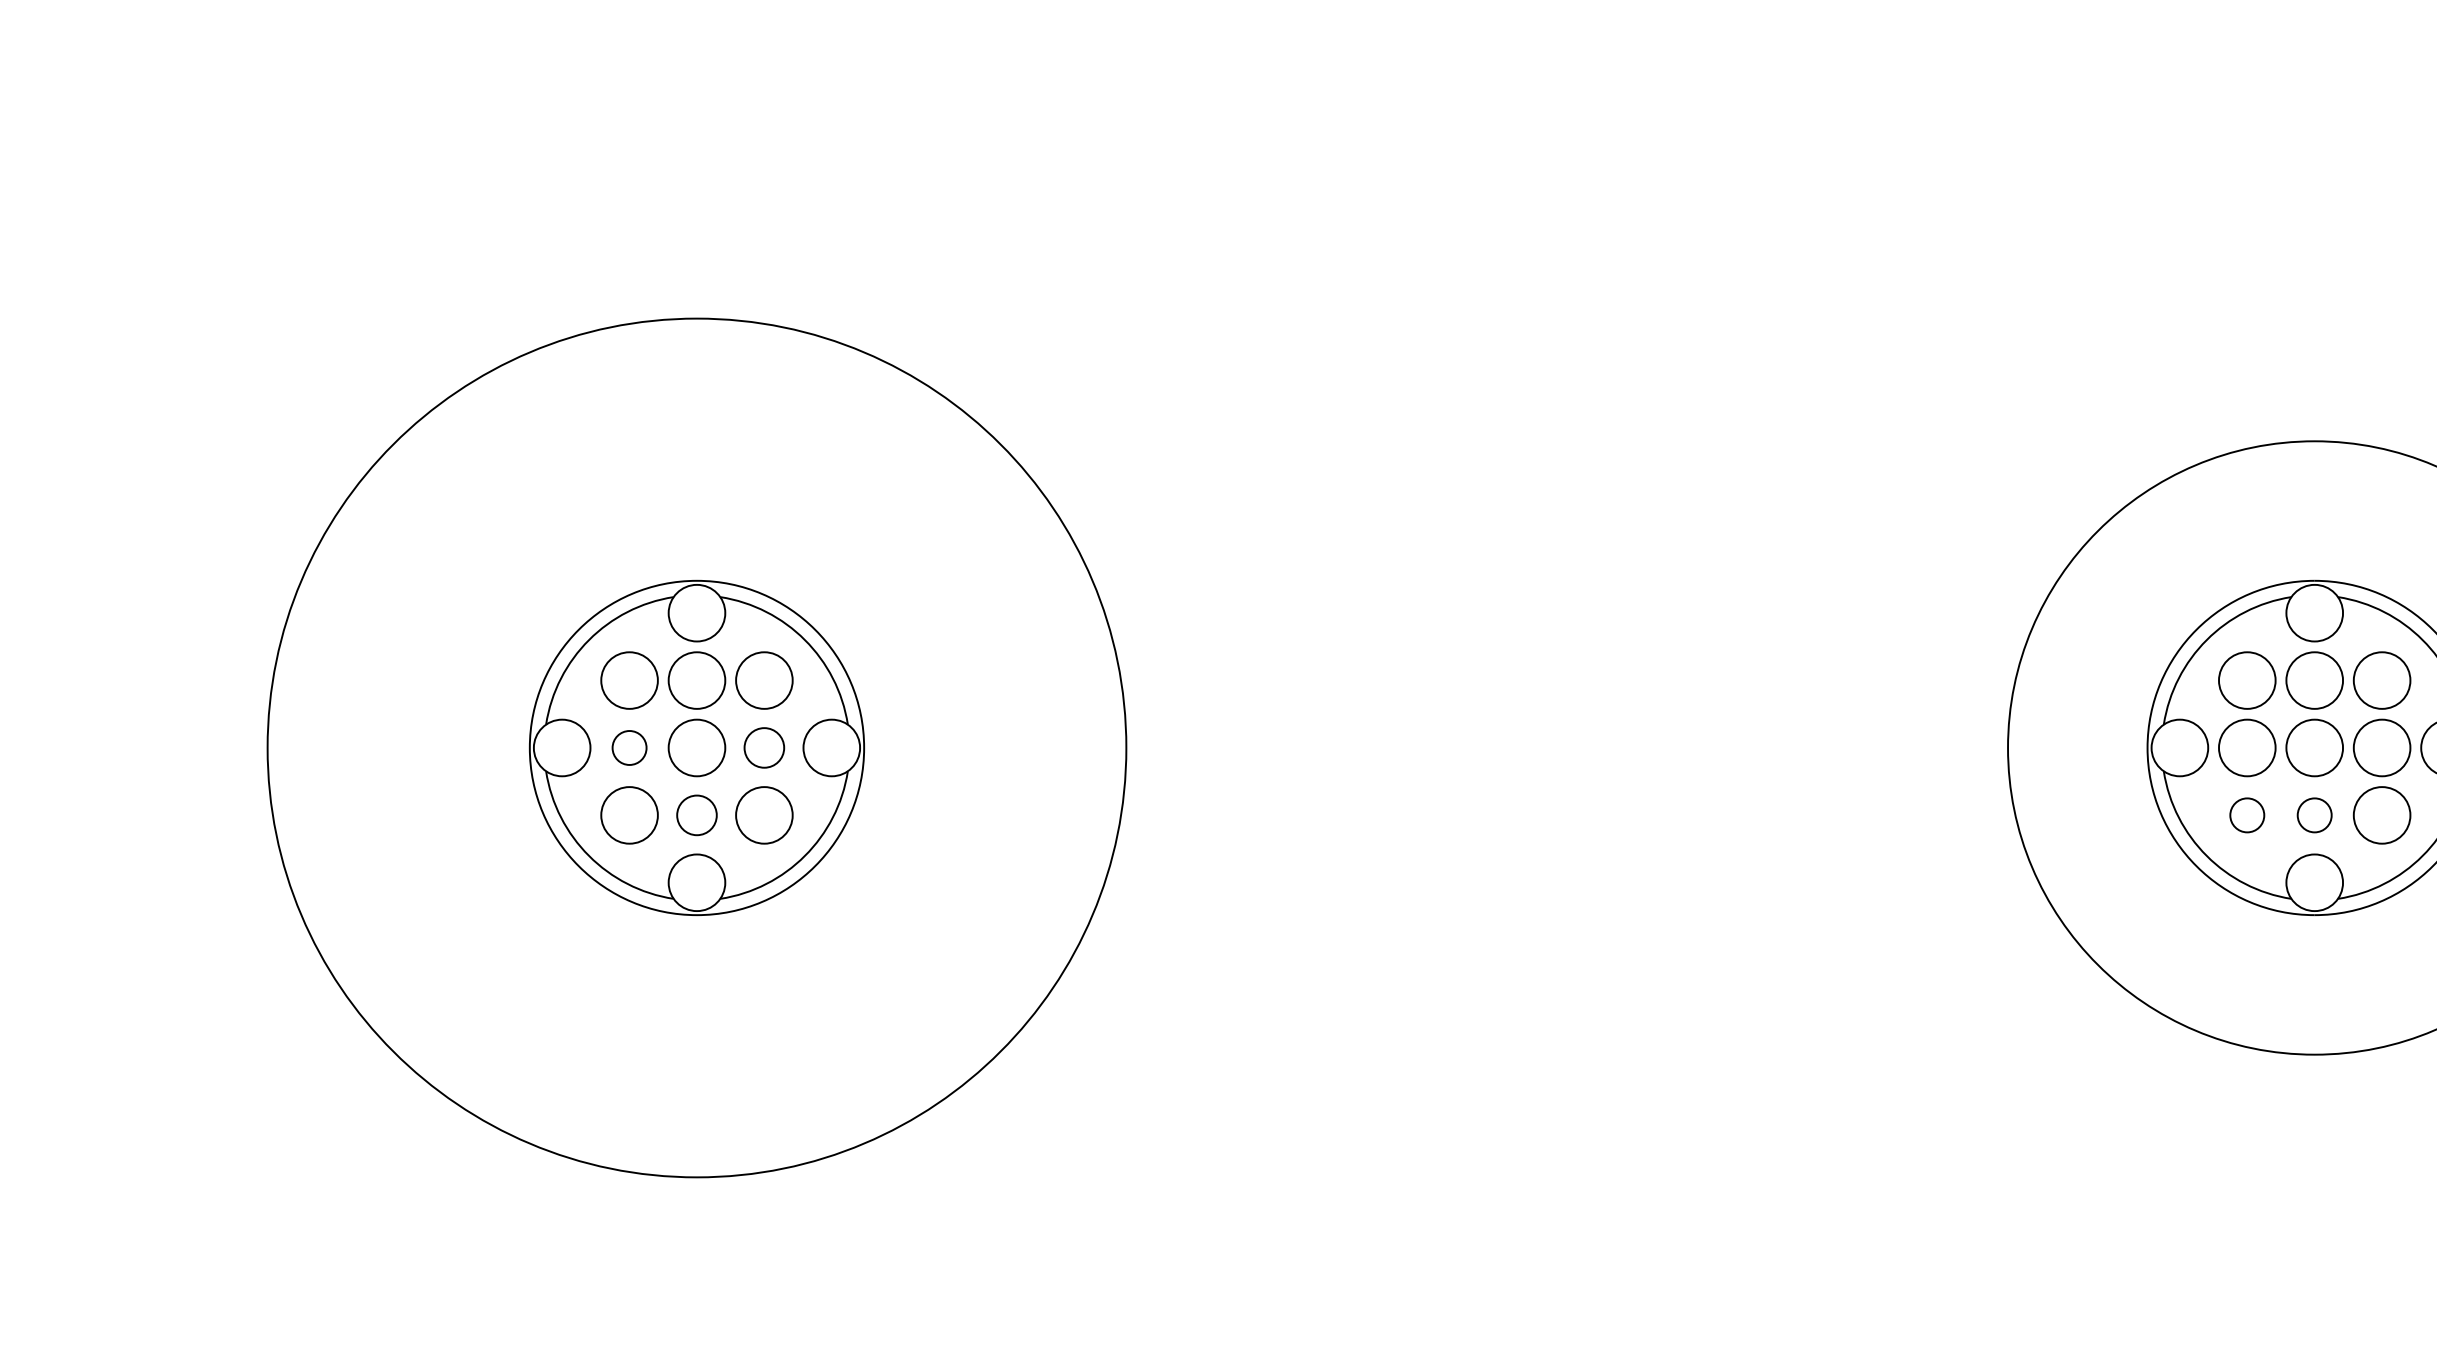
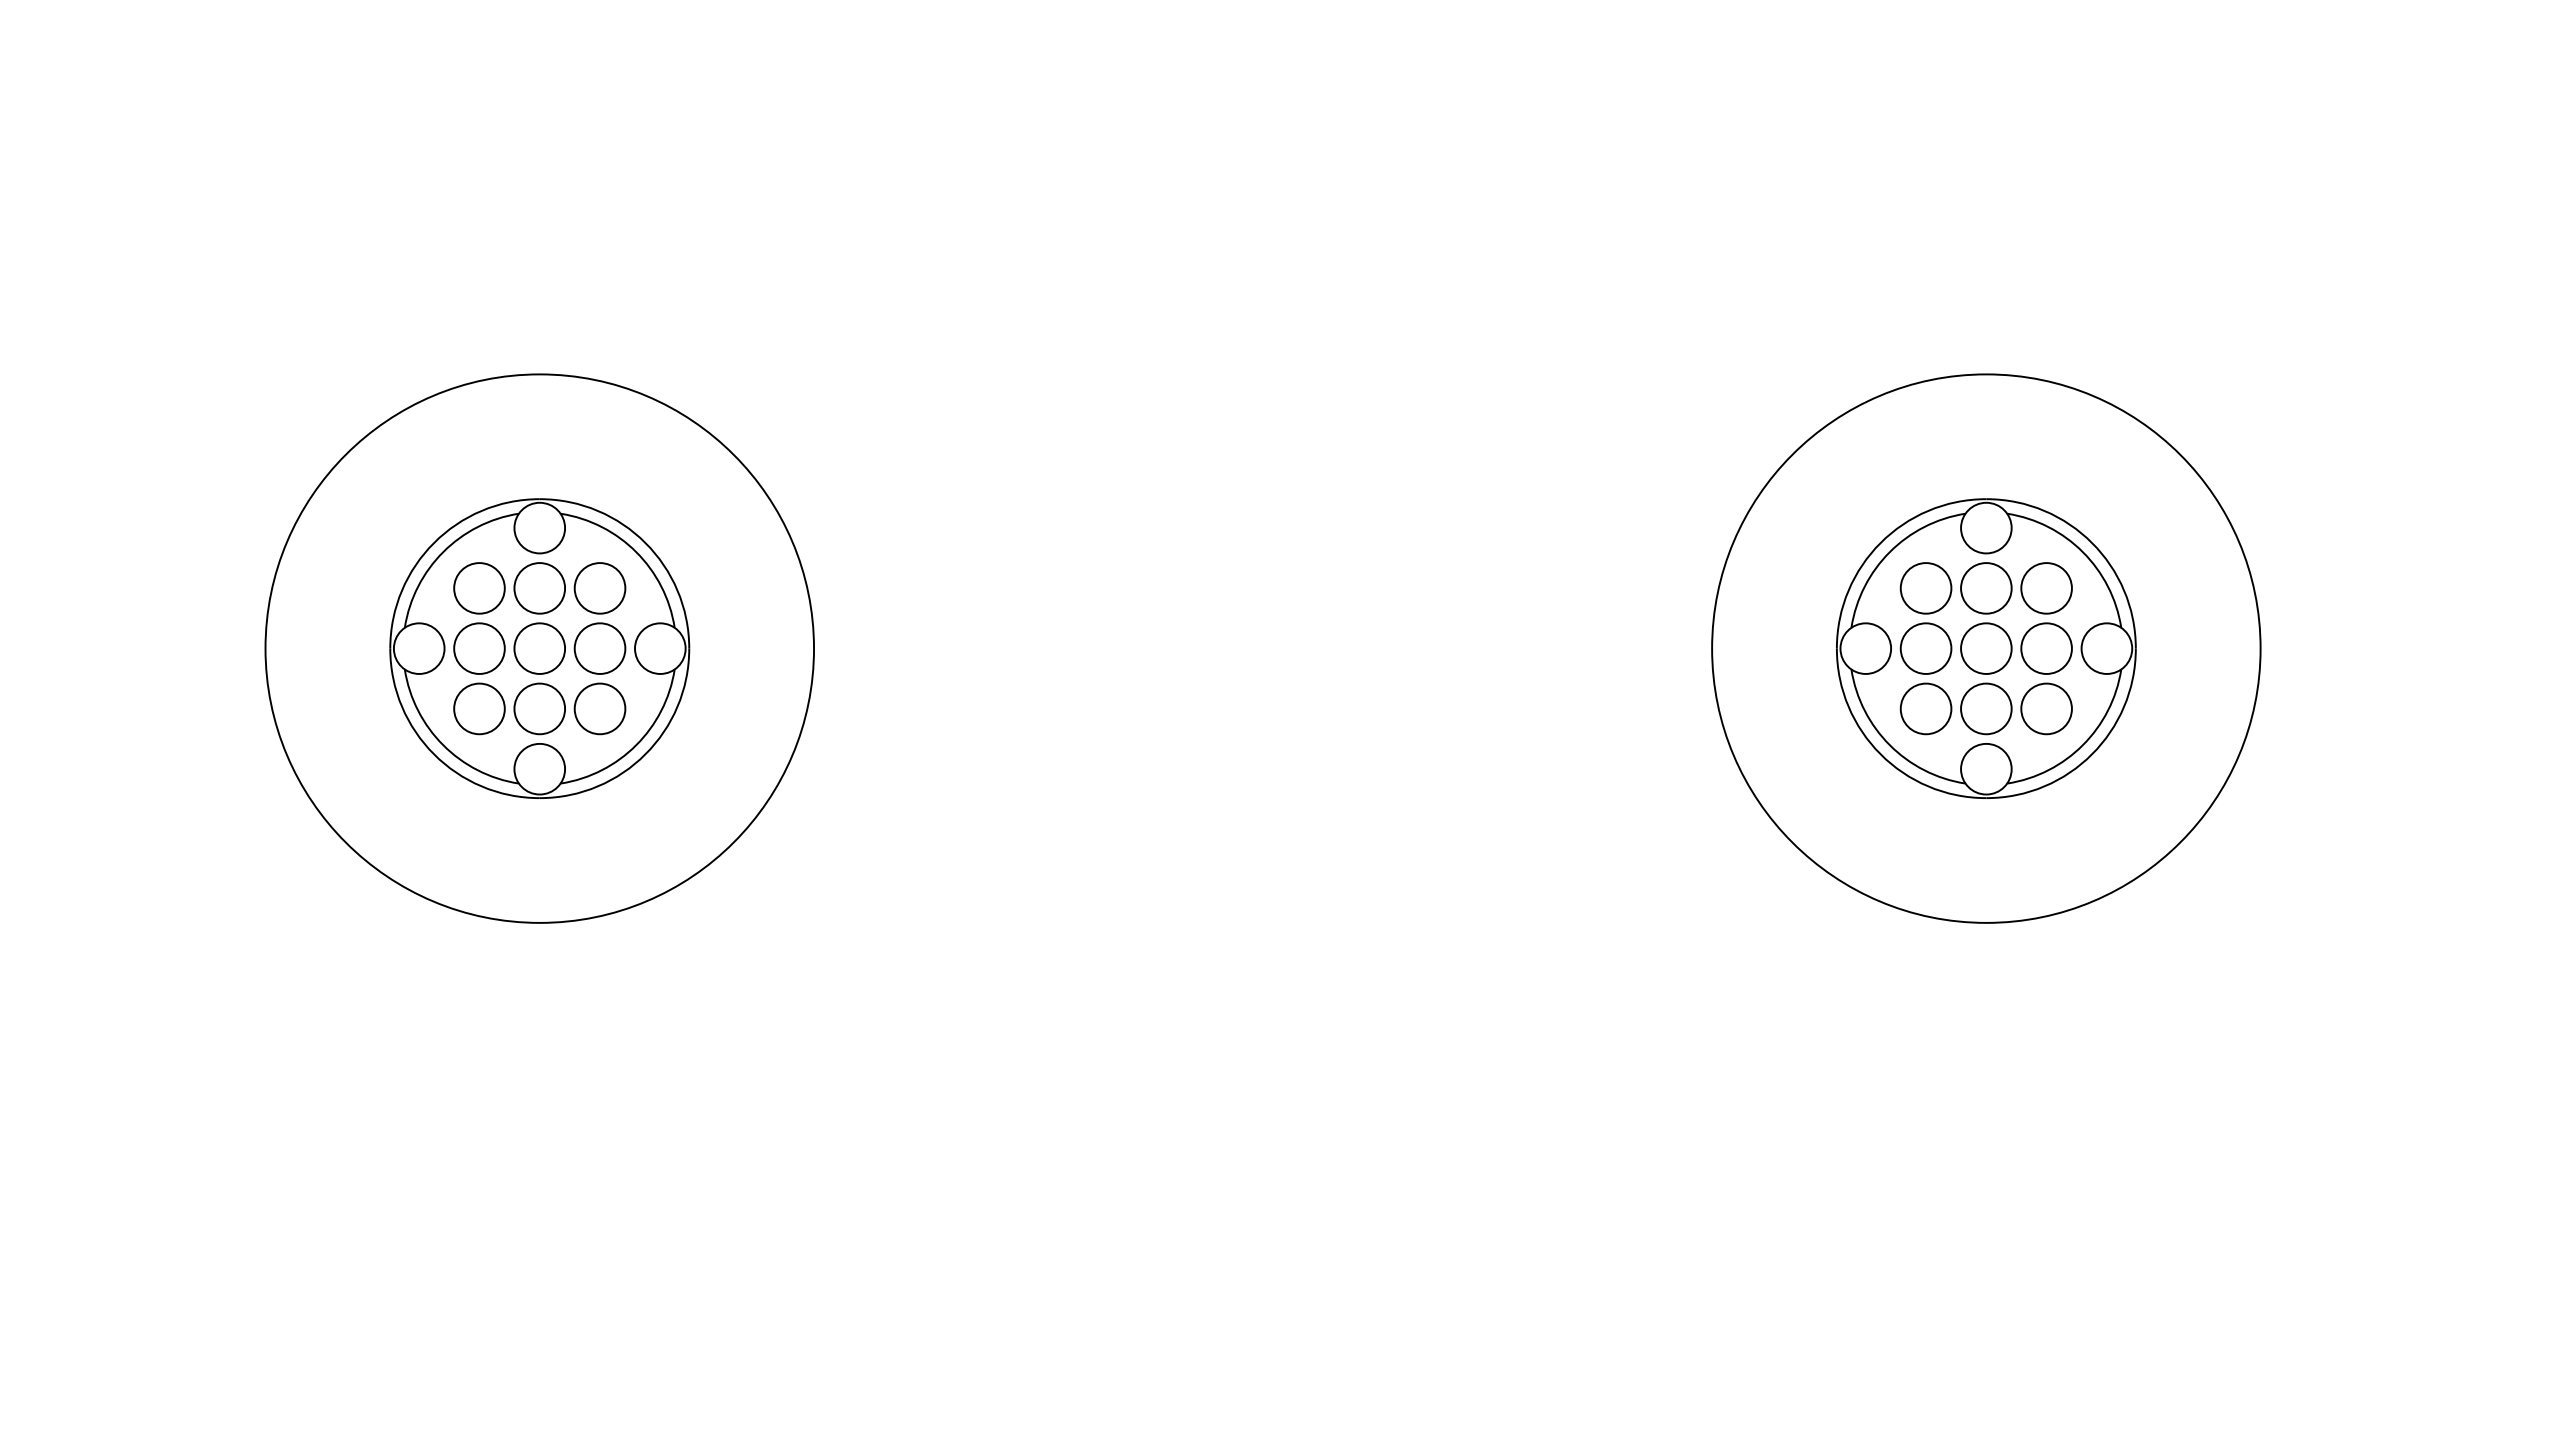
circle: (629, 747) -> (479, 648), size x1.67
circle: (696, 747) -> (539, 648), size x0.71
circle: (763, 747) -> (599, 648), size x1.43
circle: (696, 814) -> (539, 708), size x1.43
circle: (2246, 814) -> (1925, 708), size x1.67
circle: (2314, 814) -> (1986, 708), size x1.67

